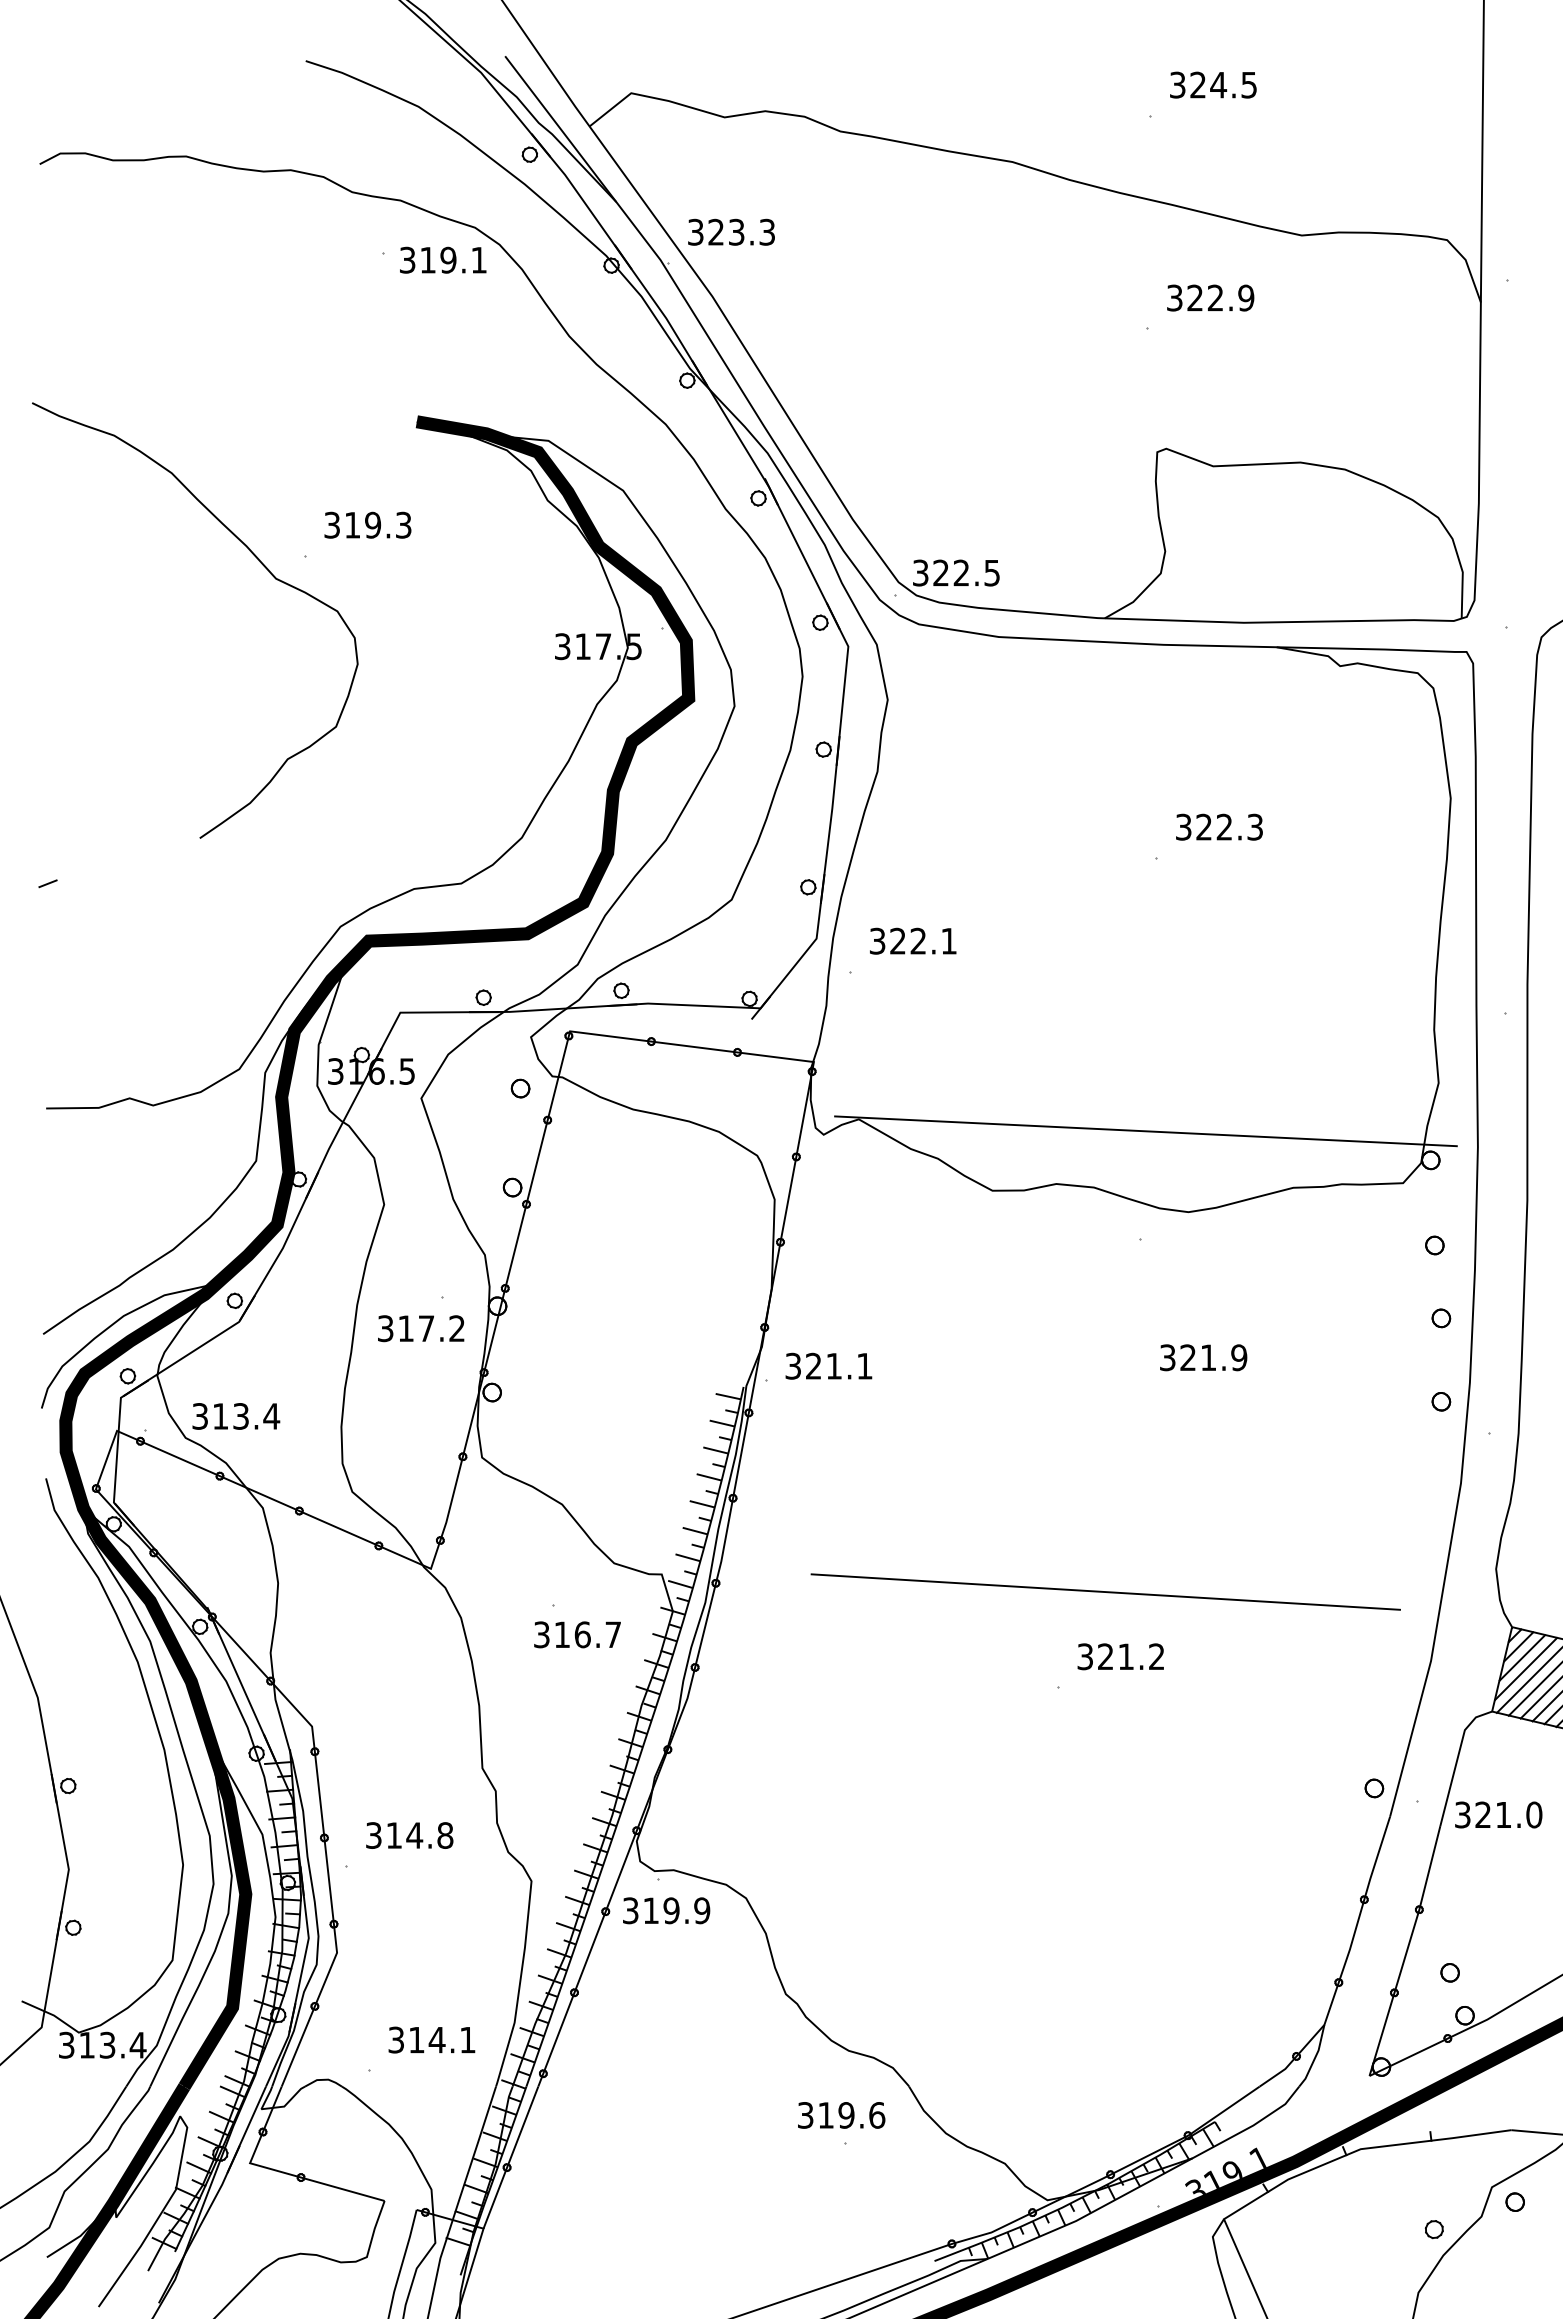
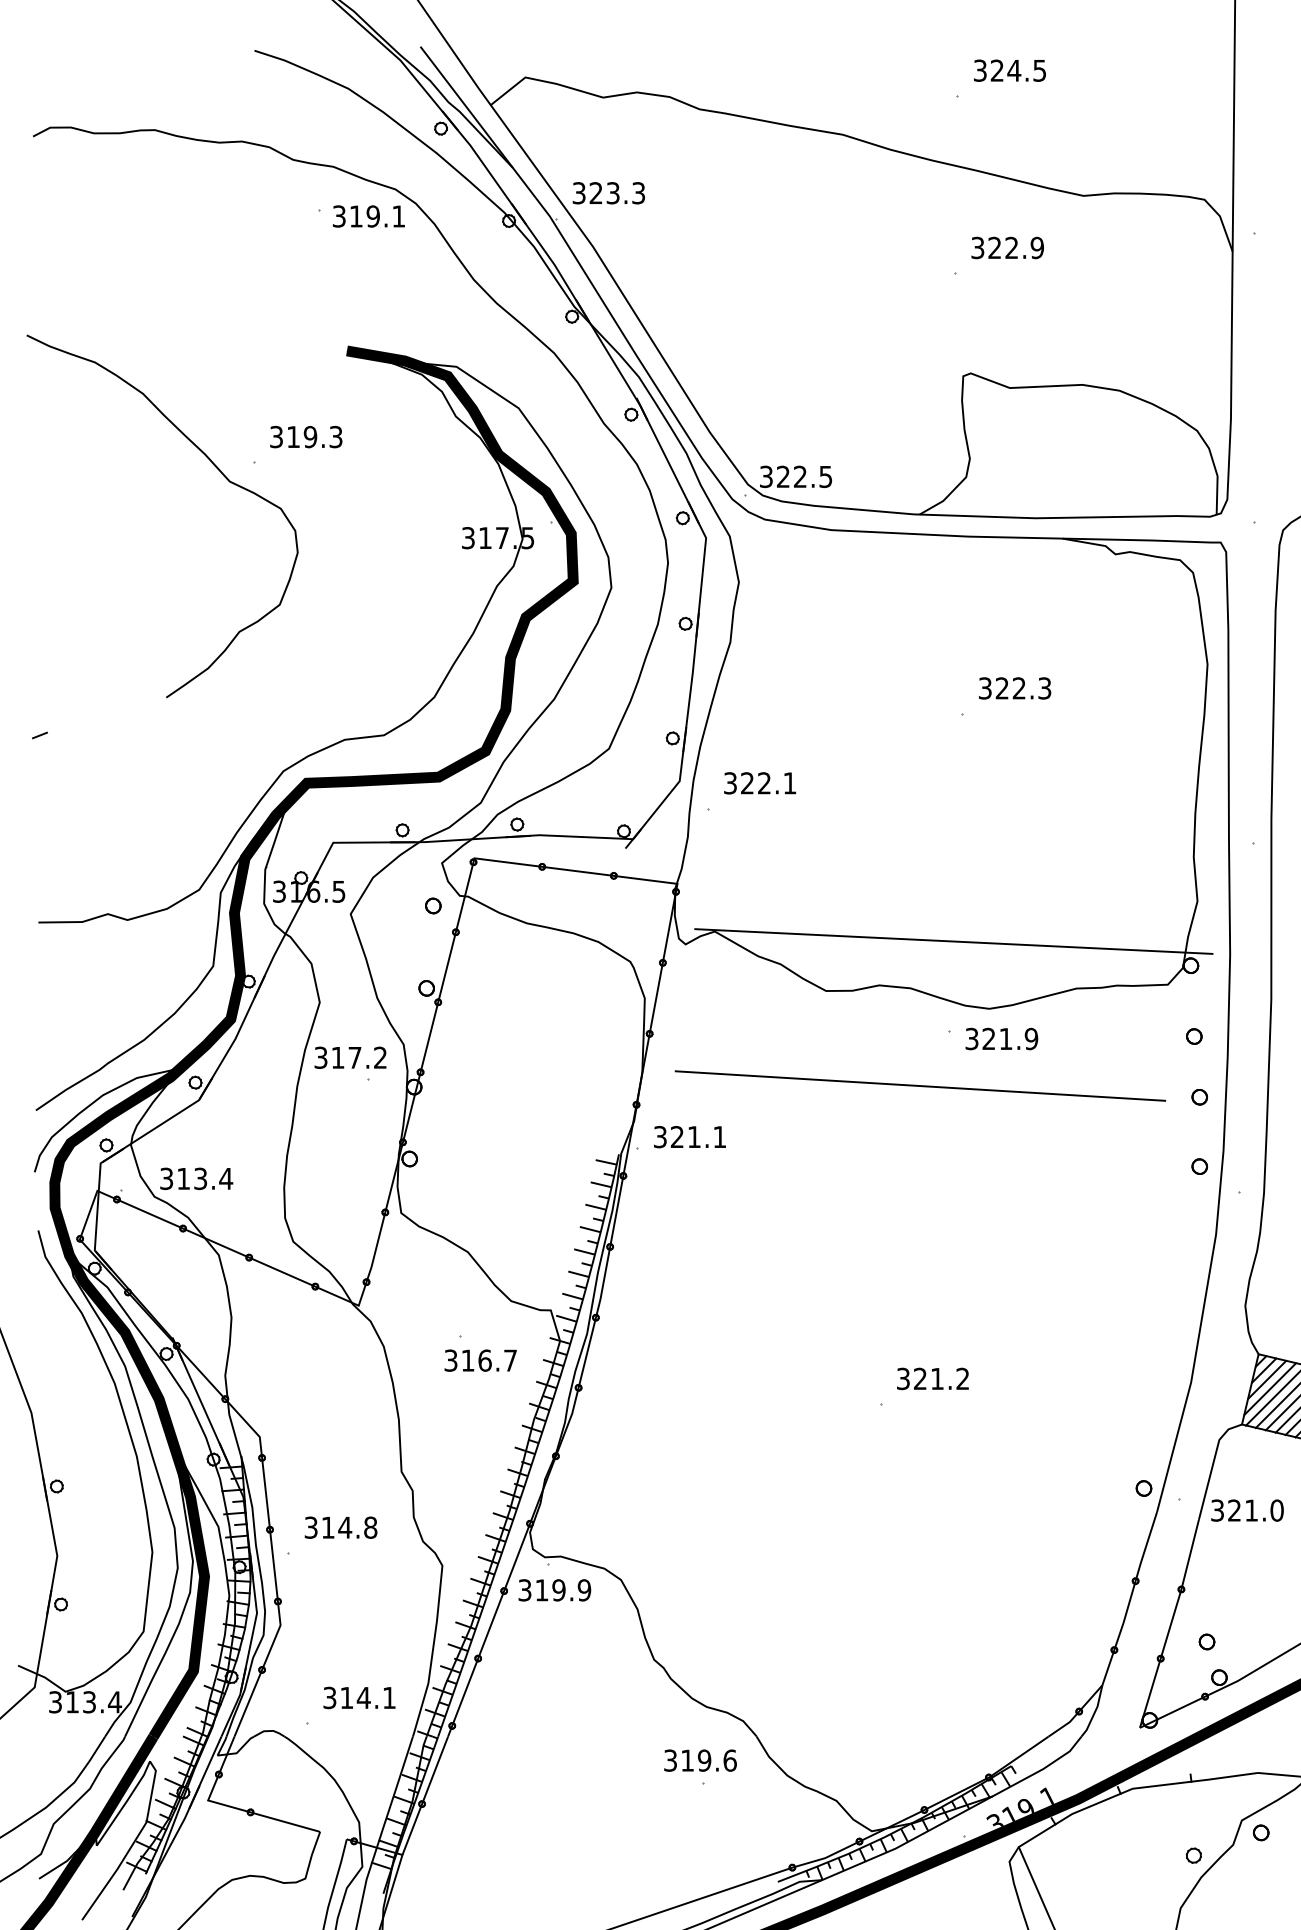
text: (421, 1328) -> (350, 1057), moved
text: (1203, 1357) -> (1001, 1038), moved
line: (1105, 1591) -> (920, 1085), moved

